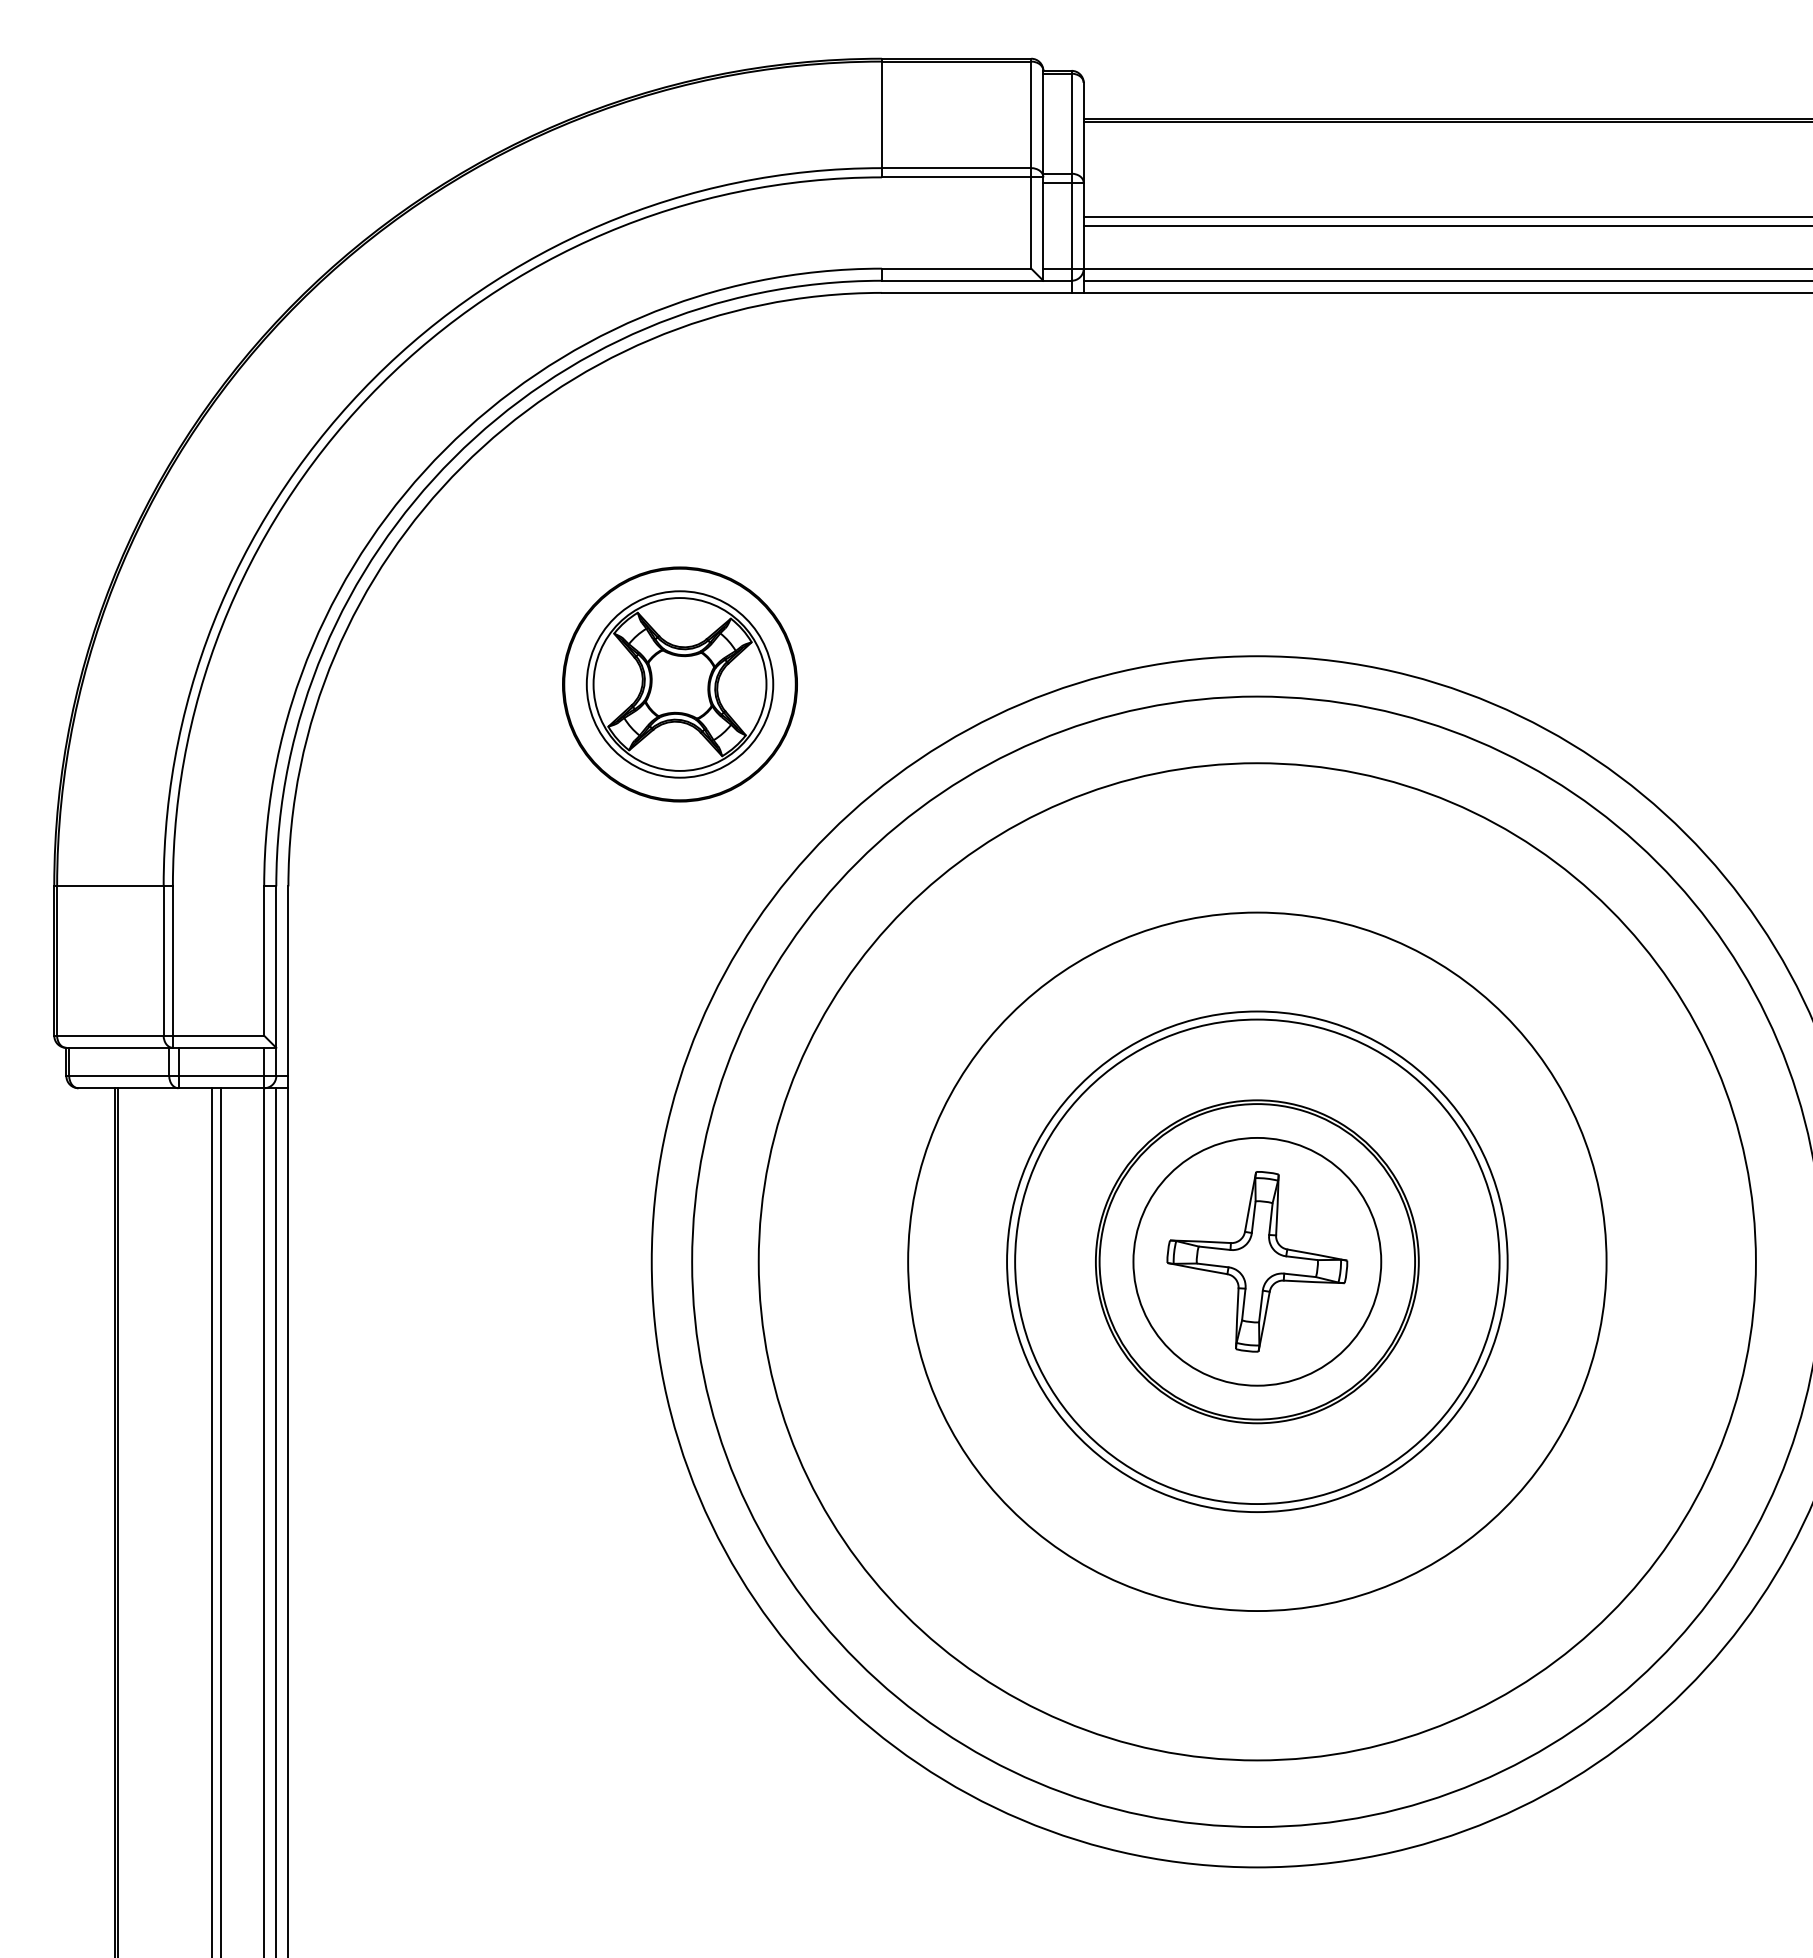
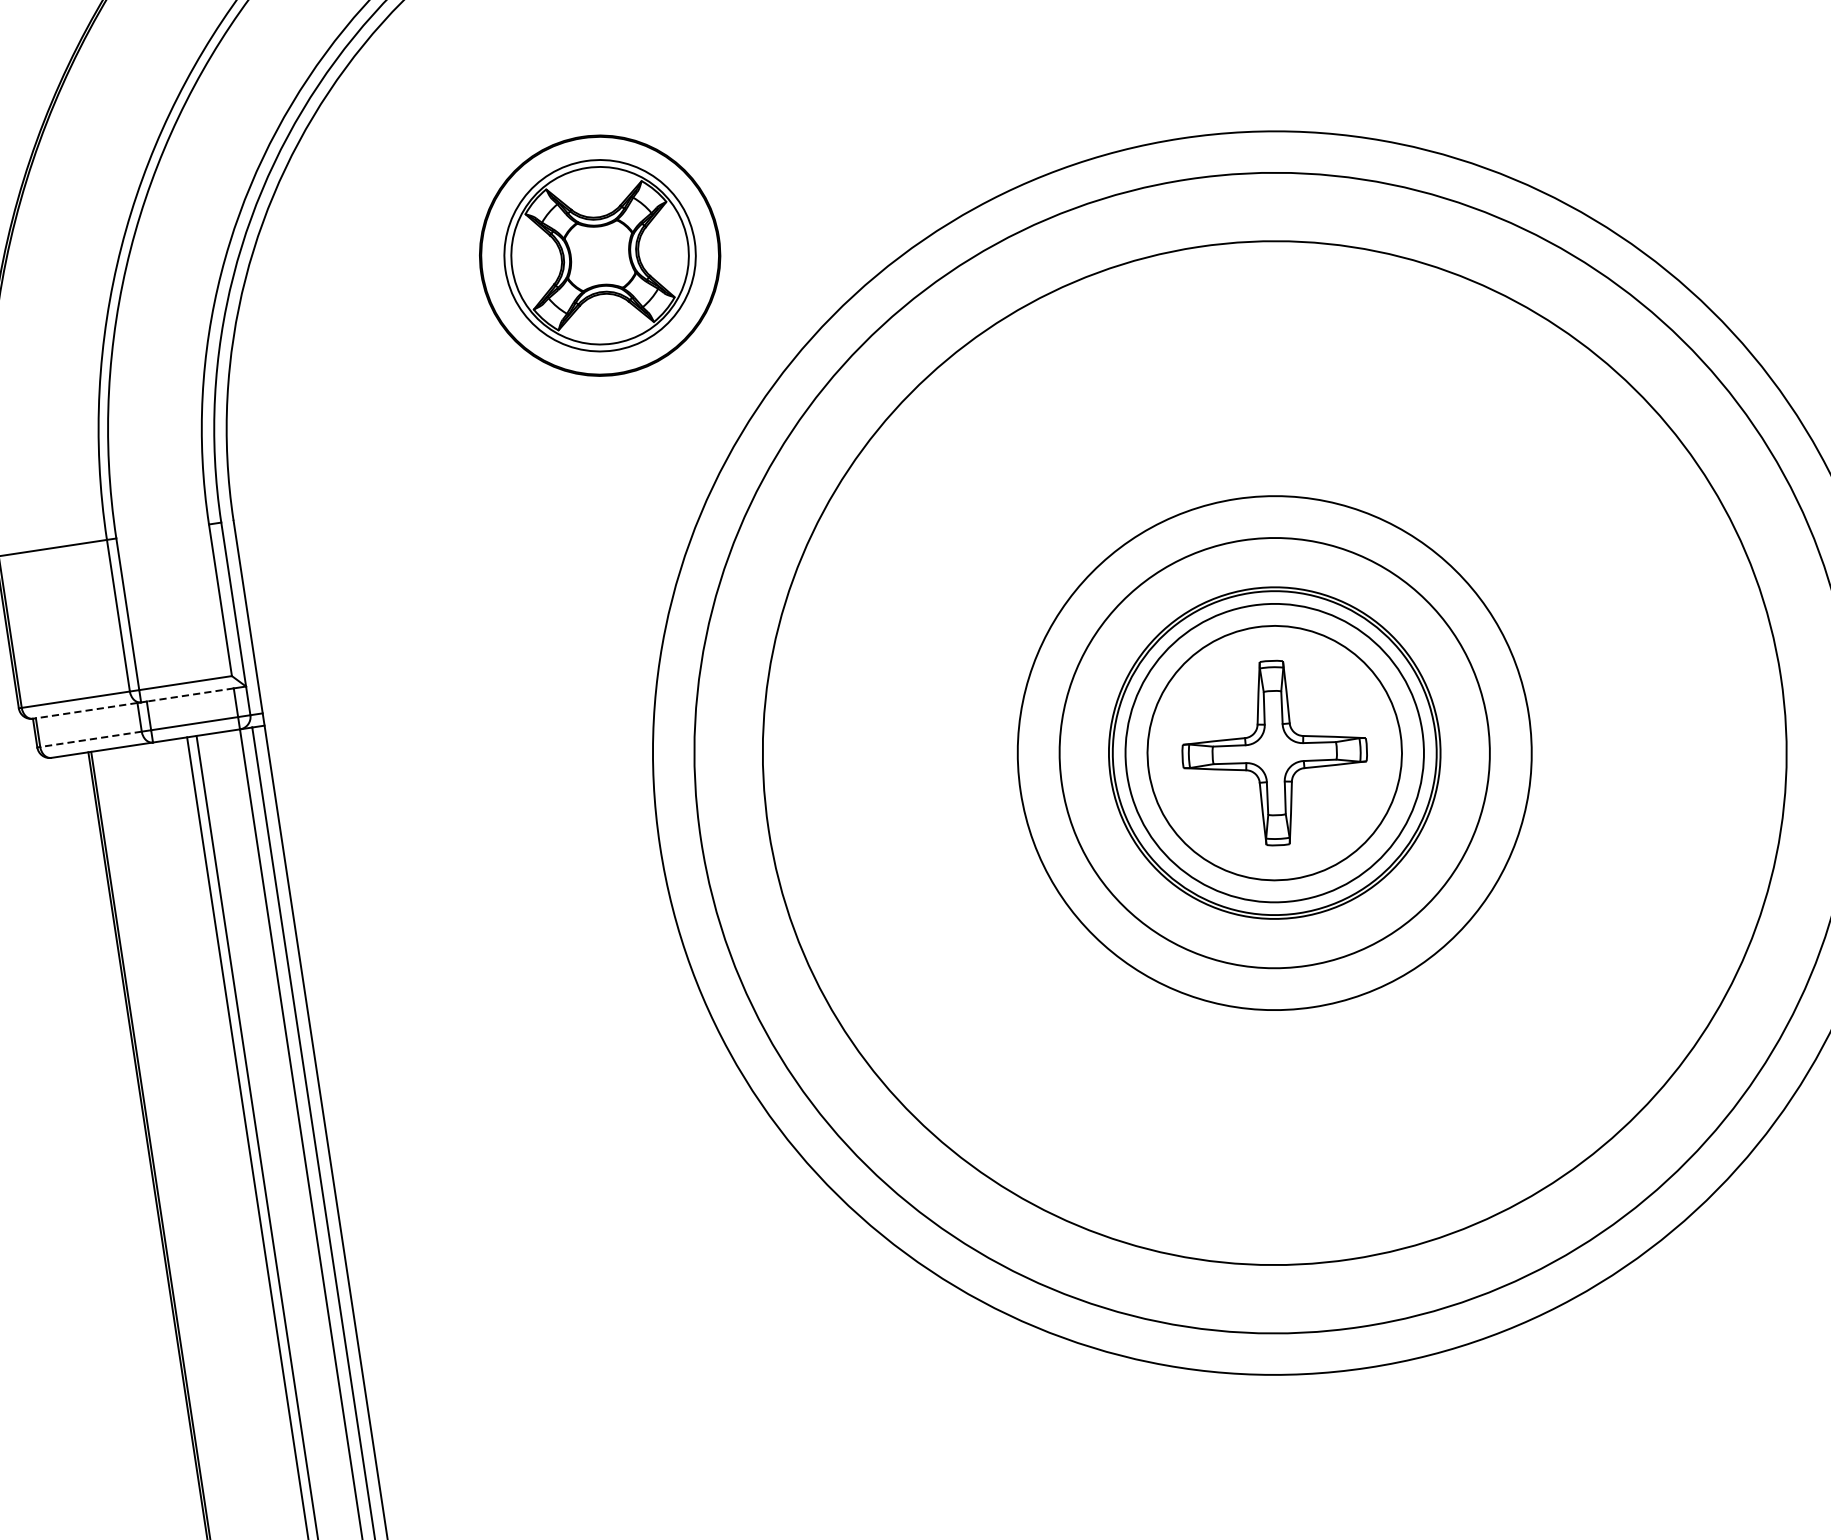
line: (118, 1047) -> (85, 710), solid -> dashed
line: (221, 1047) -> (190, 694), solid -> dashed
line: (118, 1076) -> (90, 739), solid -> dashed
circle: (1257, 1261) -> (1274, 752), size x0.6
circle: (1257, 1261) -> (1274, 752), size x0.6

